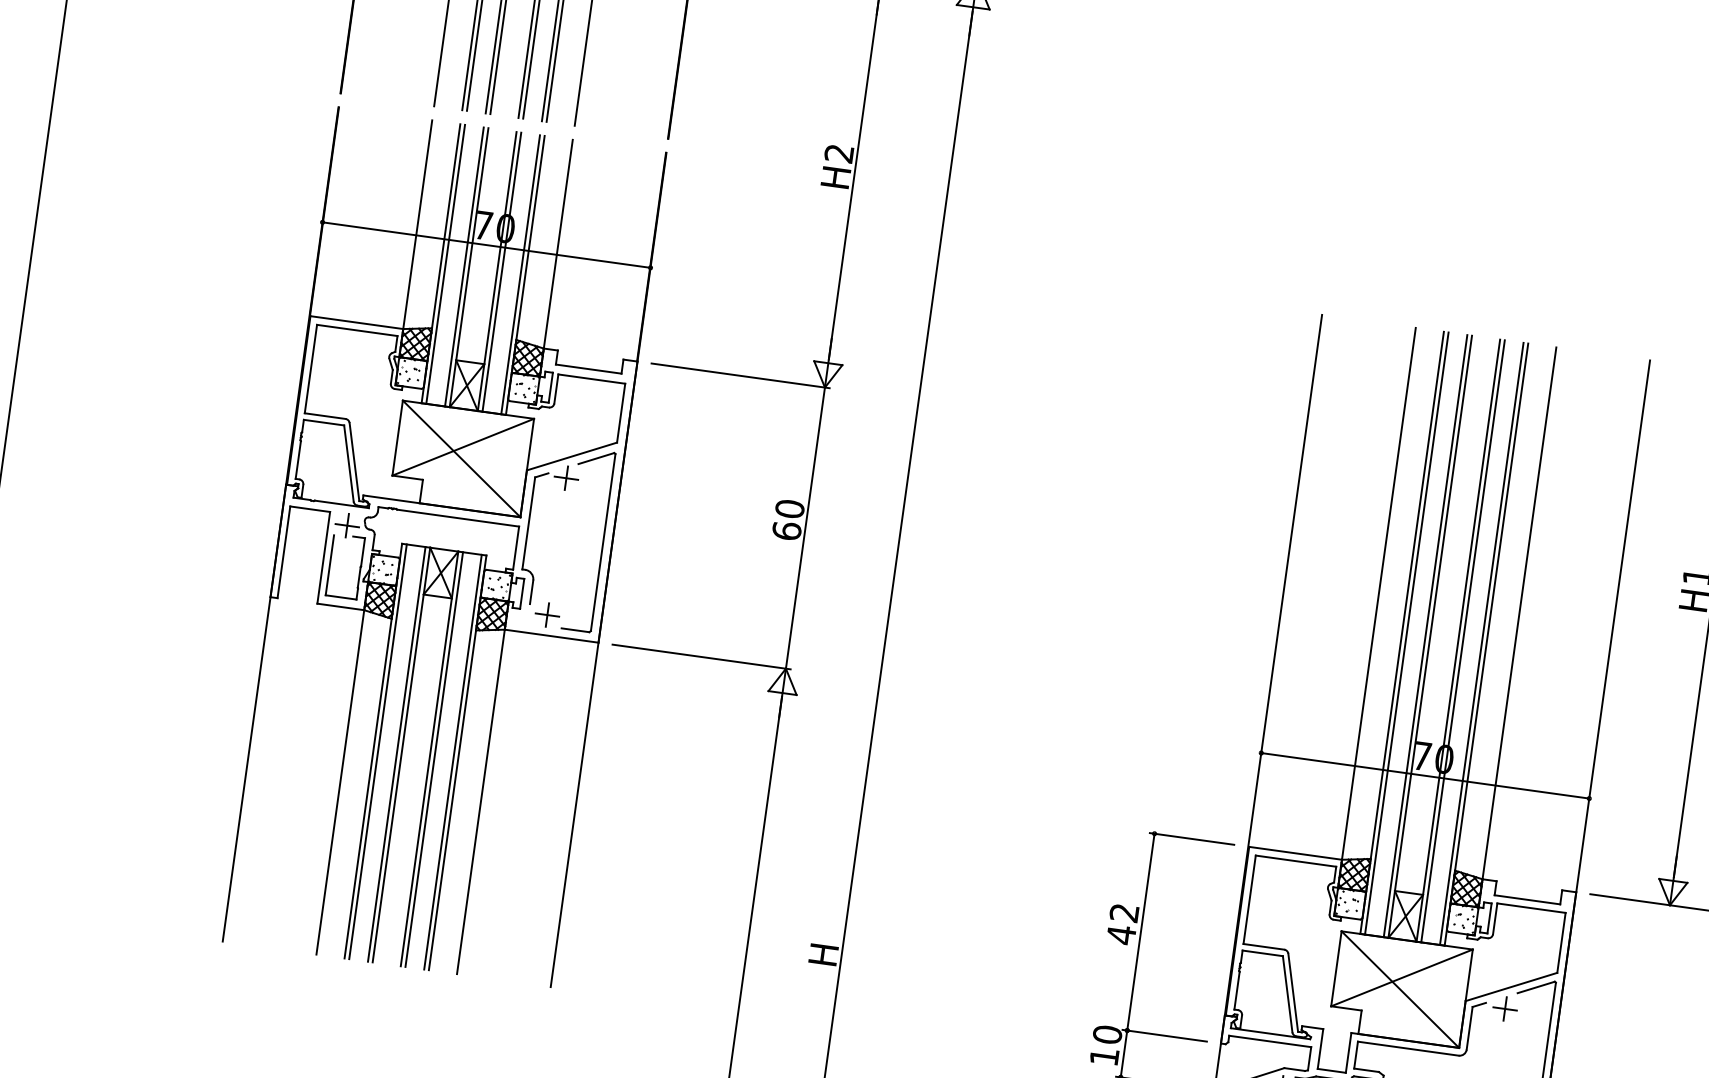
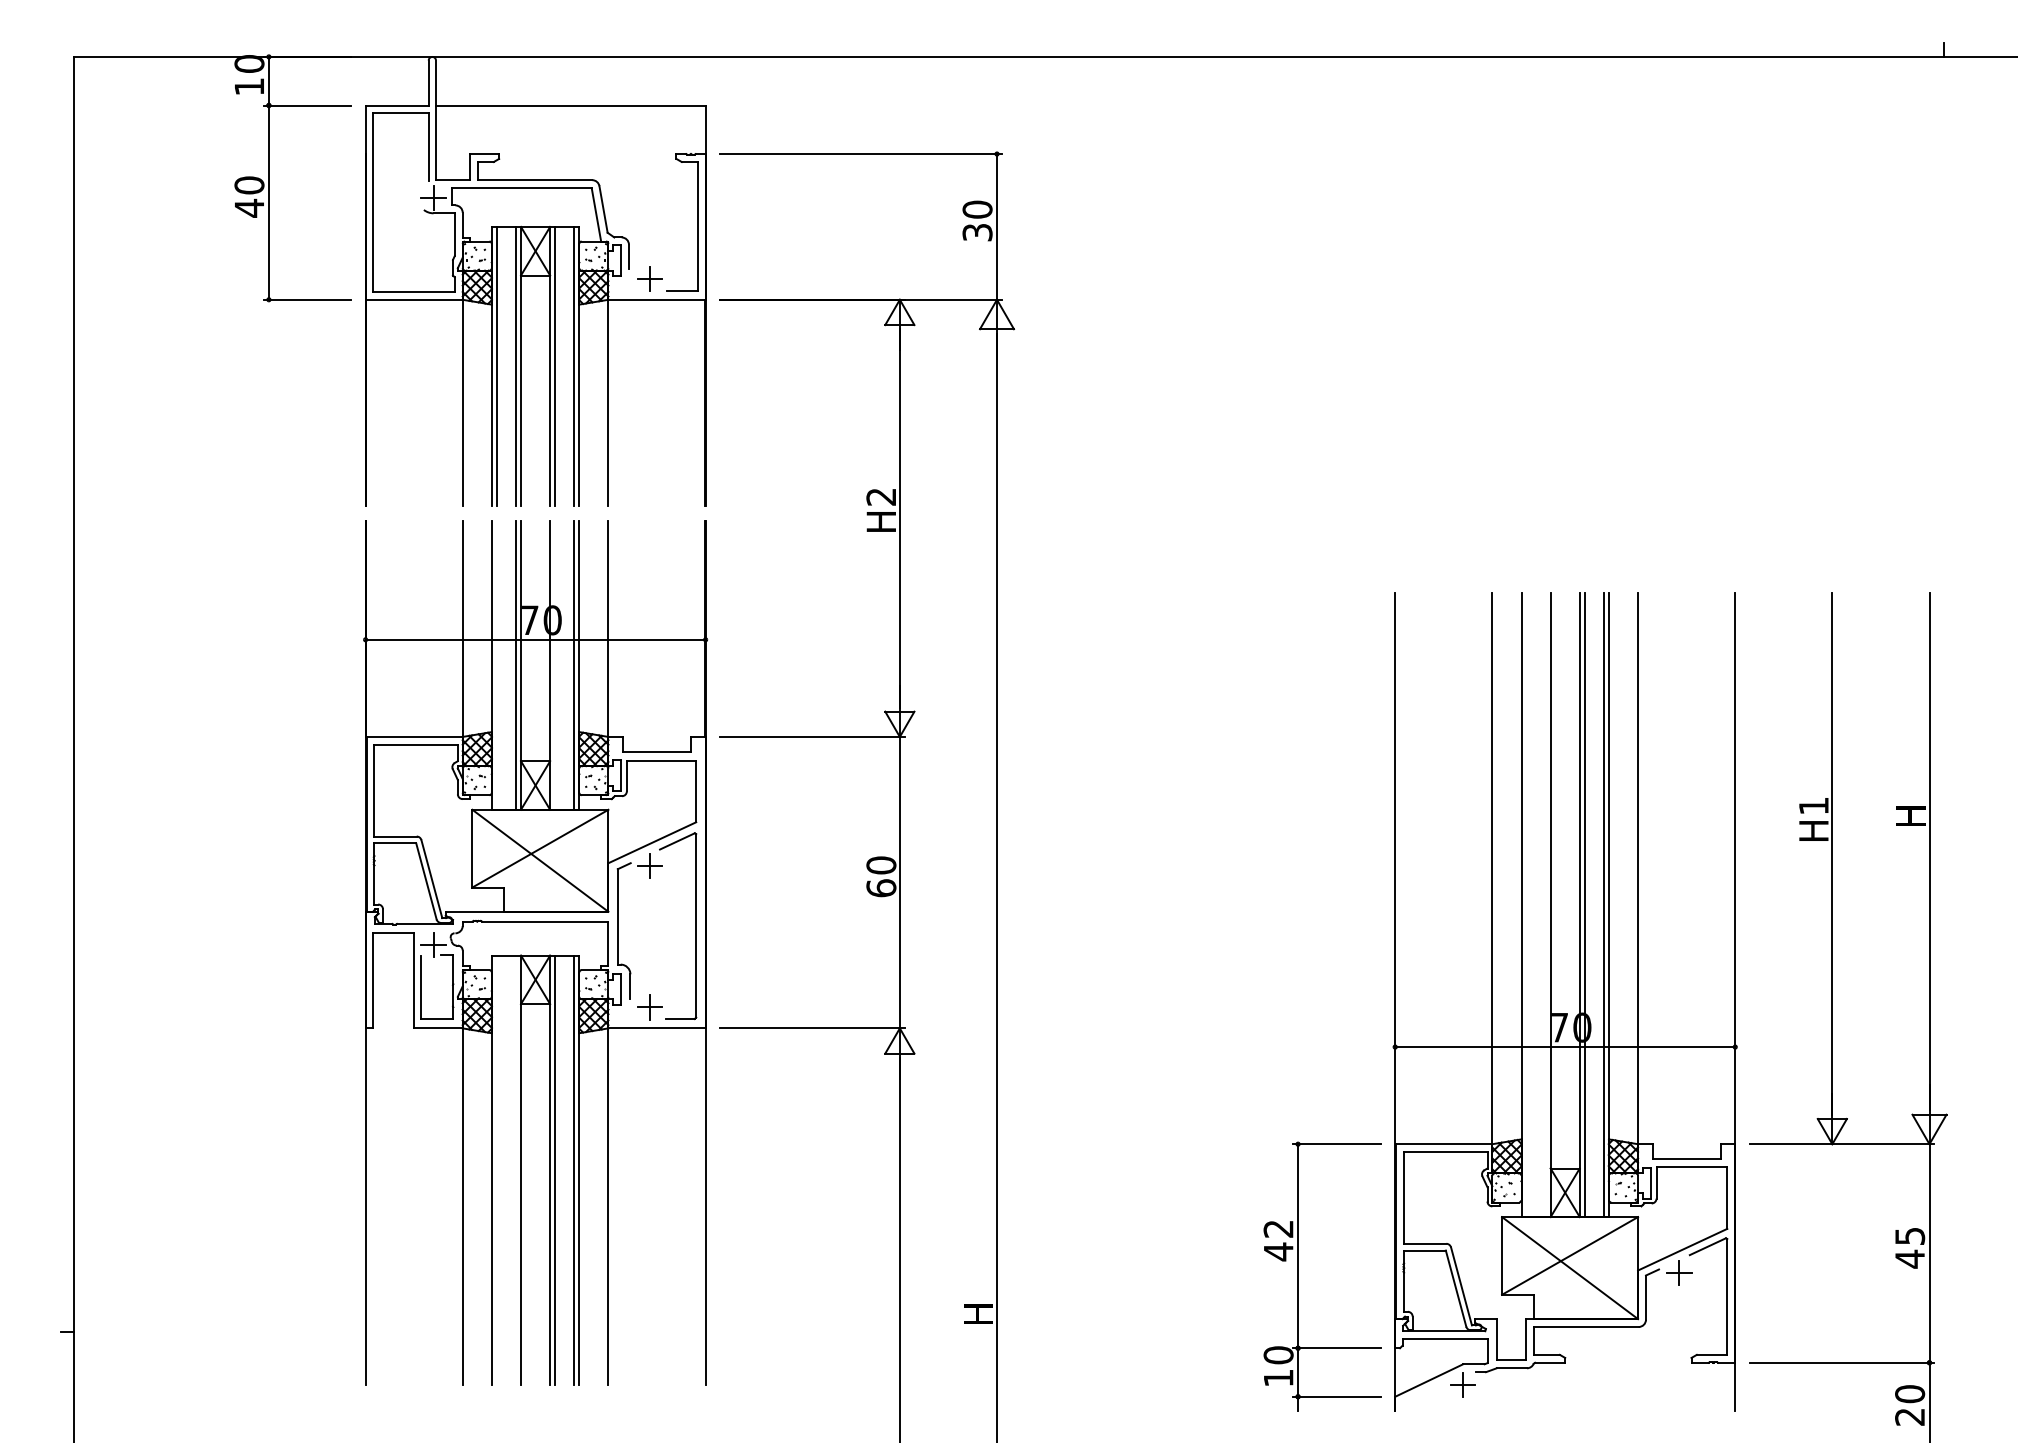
line: (445, 263) -> (496, 664), removed
line: (502, 271) -> (555, 664), removed
line: (1407, 633) -> (1526, 904), removed
line: (1425, 635) -> (1545, 904), removed
line: (377, 751) -> (496, 1170), removed
line: (397, 754) -> (516, 1170), removed

